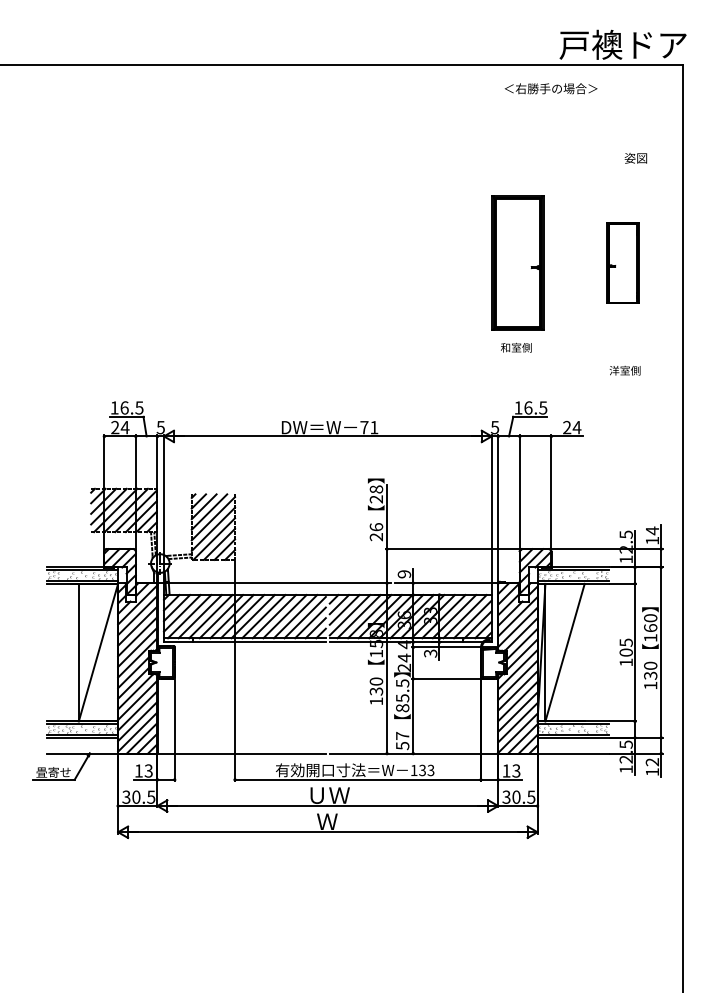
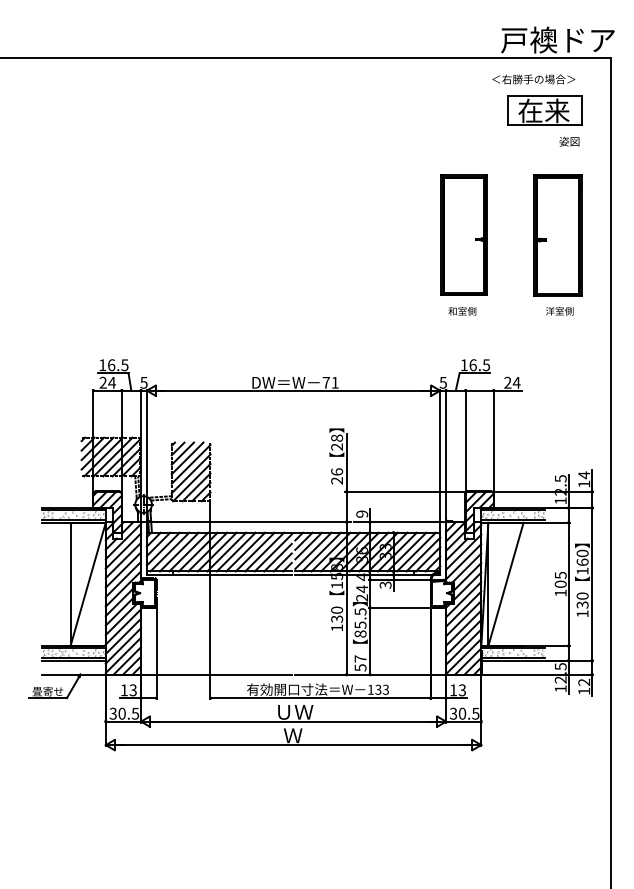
text: (550, 88) -> (533, 79), moved
part: (608, 123) -> (544, 110), added
part: (623, 262) -> (558, 234), size x1.67
text: (624, 370) -> (559, 311), moved

